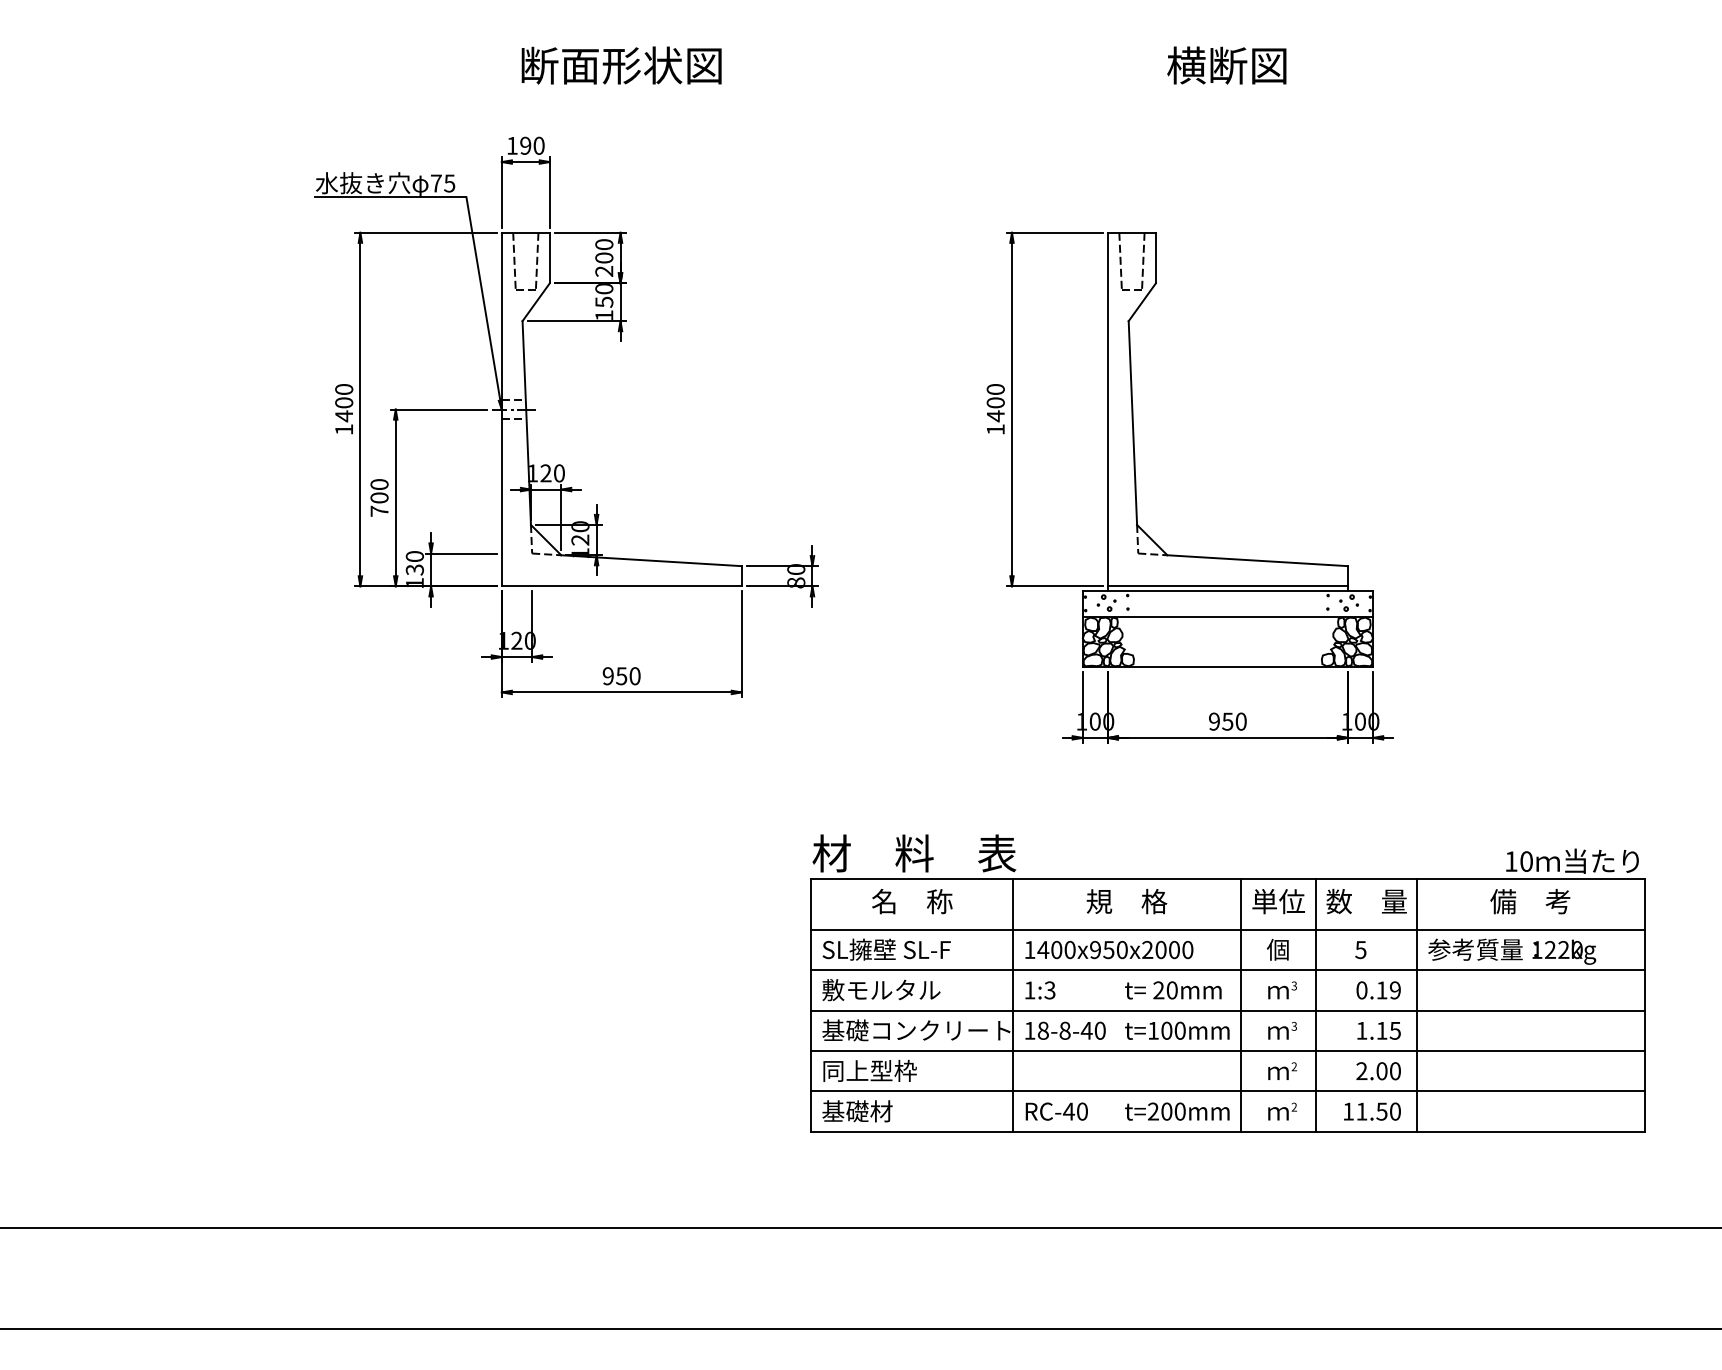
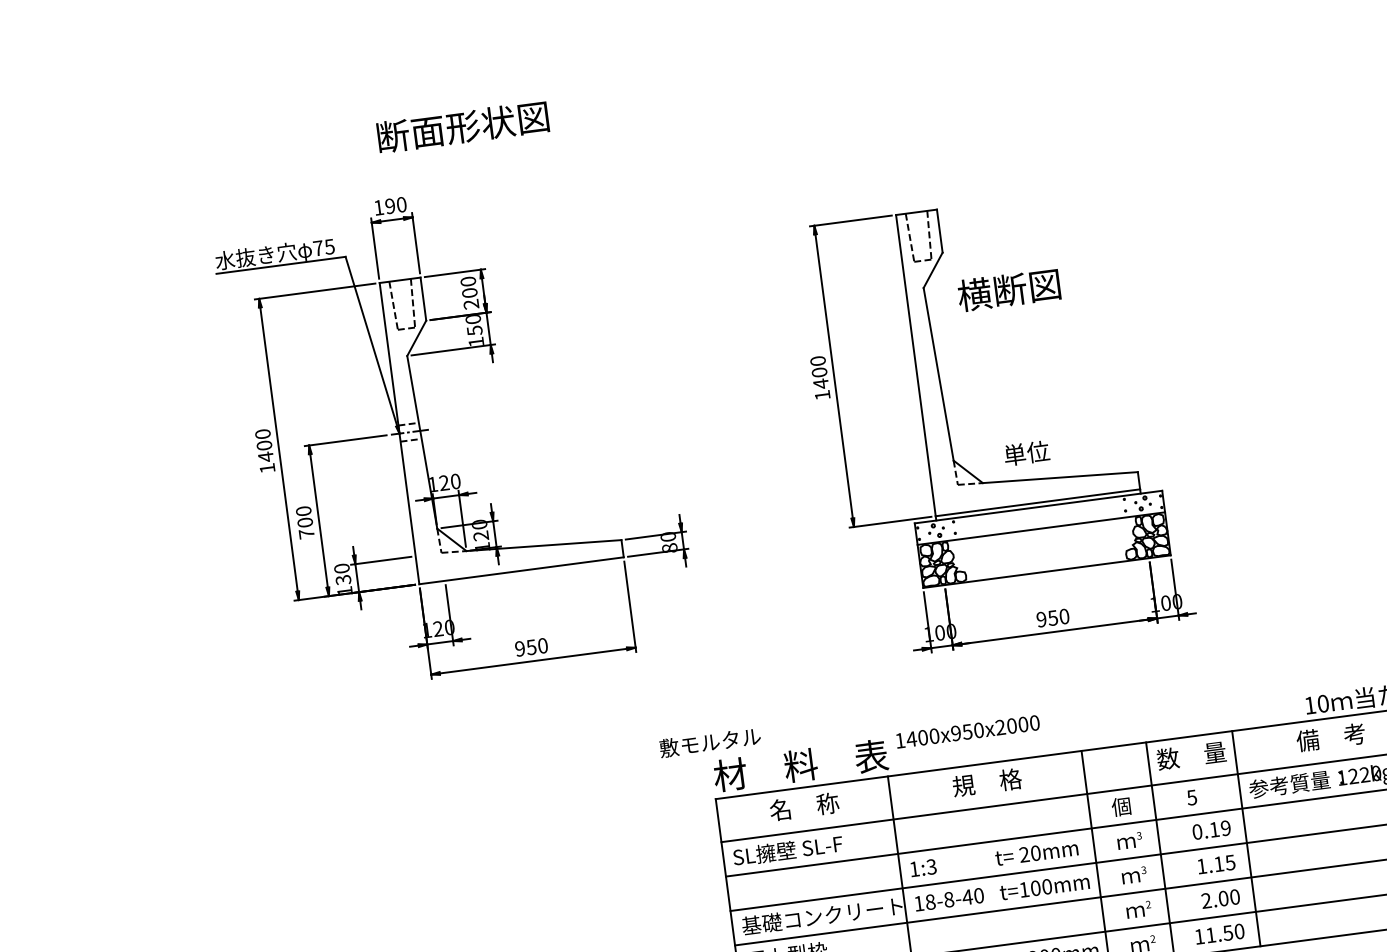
text: (1226, 65) -> (1008, 290), moved
text: (1278, 901) -> (1026, 453), moved
text: (1109, 950) -> (968, 732), moved
text: (881, 990) -> (710, 742), moved

